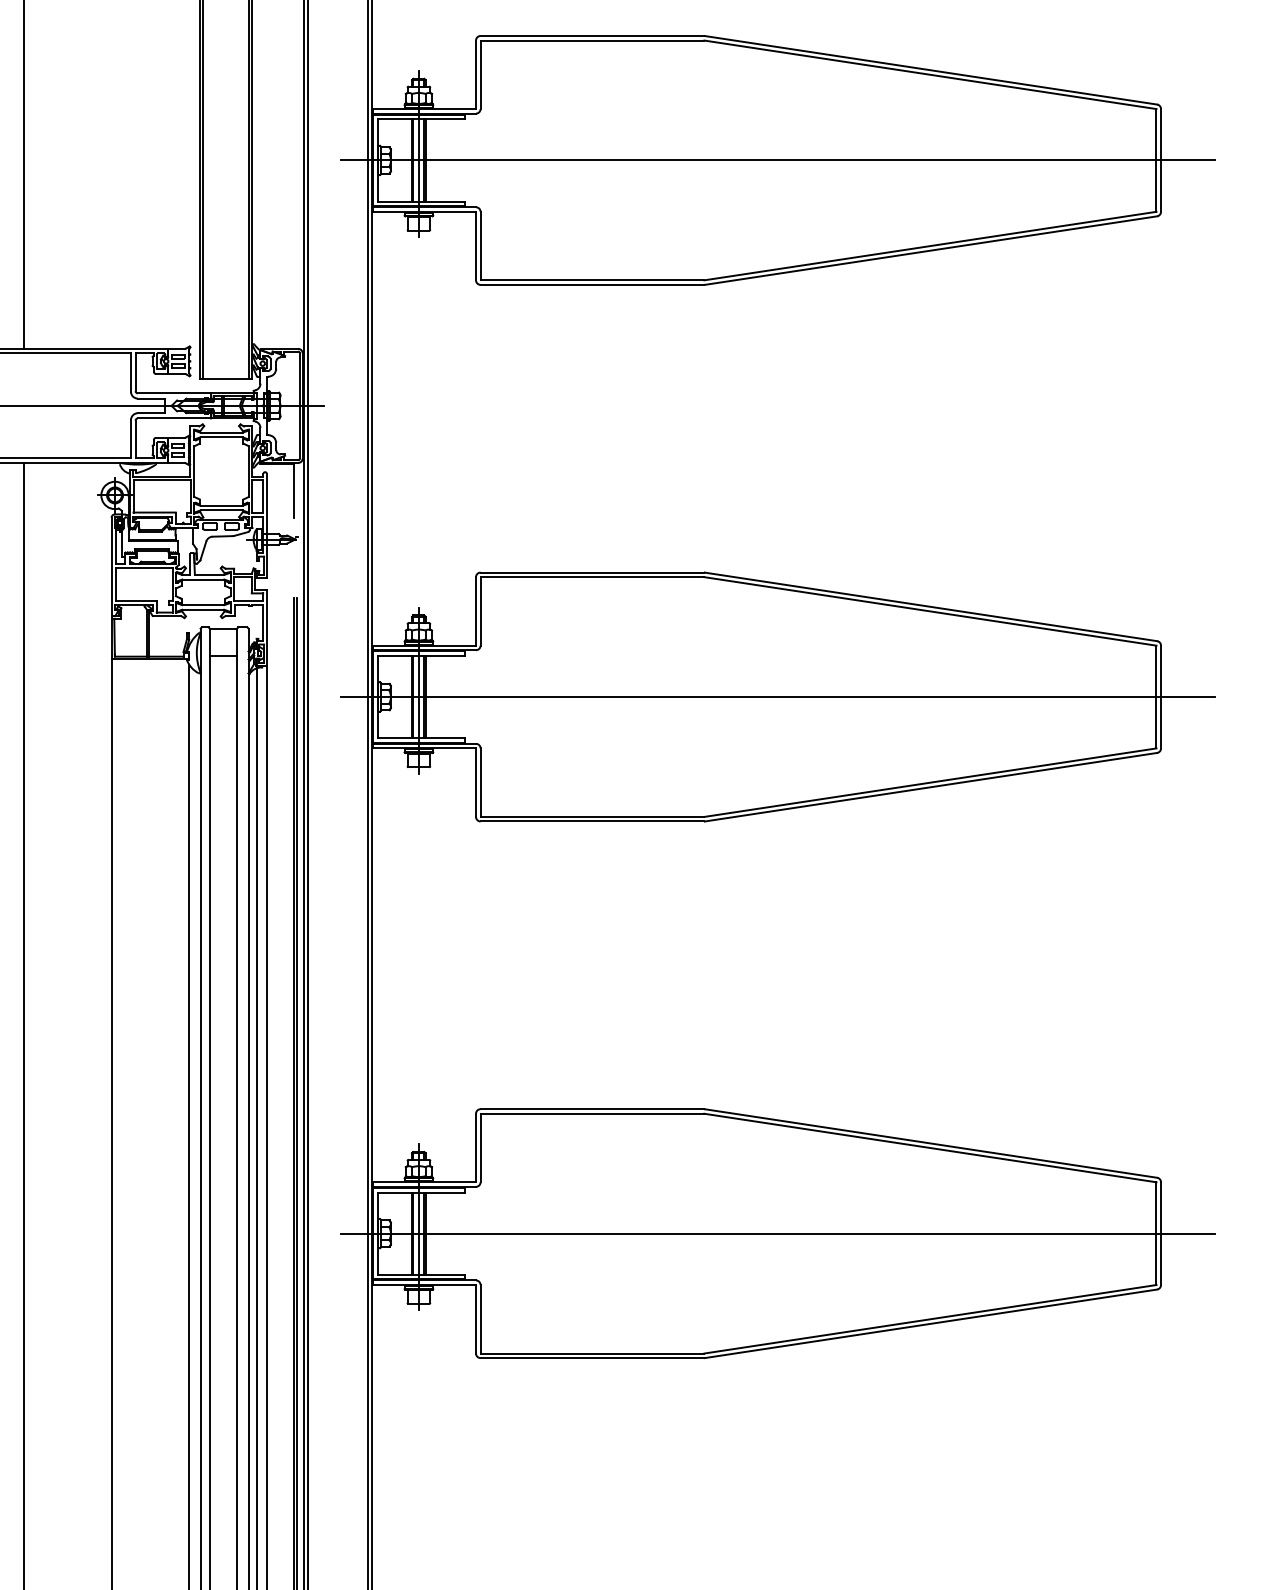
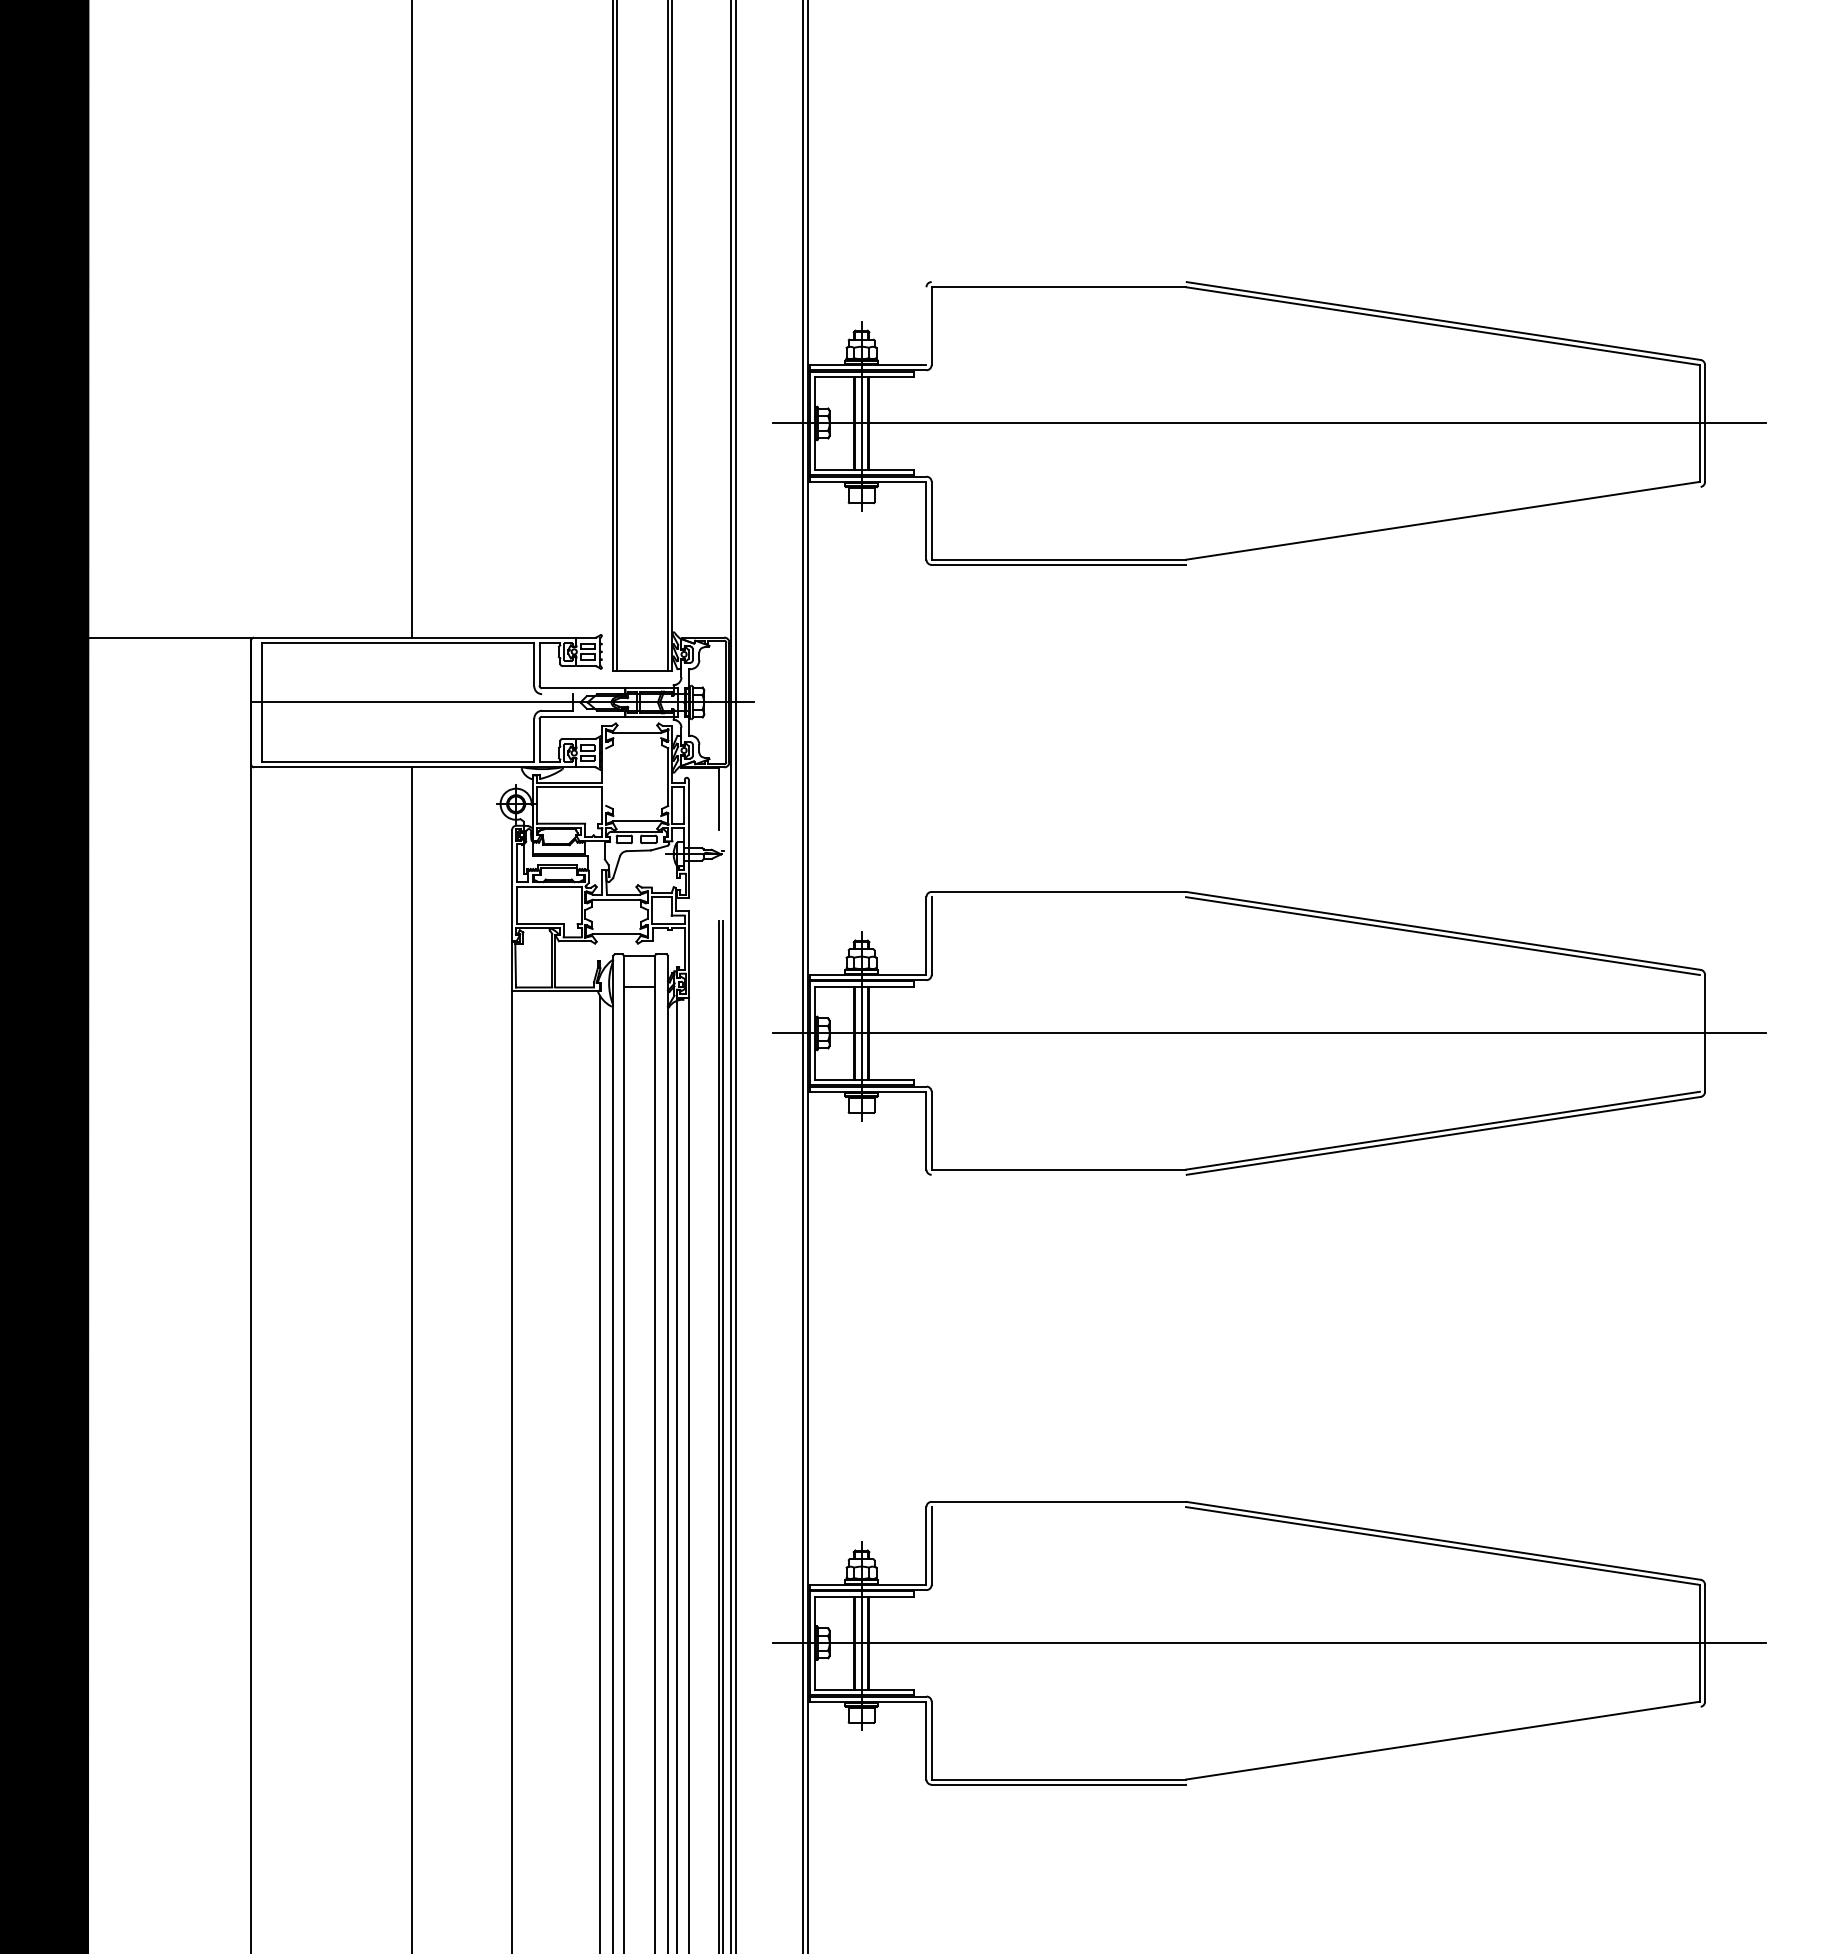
line: (592, 36) -> (1058, 282), removed
line: (476, 75) -> (926, 326), removed
line: (930, 250) -> (1443, 525), removed
line: (151, 398) -> (557, 694), removed
line: (221, 437) -> (637, 738), removed
line: (194, 471) -> (606, 776), removed
line: (221, 506) -> (637, 816), removed
line: (592, 577) -> (1058, 897), removed
line: (203, 604) -> (616, 928), removed
line: (1156, 697) -> (1699, 1033), removed
line: (592, 821) -> (1058, 1174), removed
line: (592, 1114) -> (1058, 1507), removed
line: (930, 1323) -> (1443, 1745), removed

